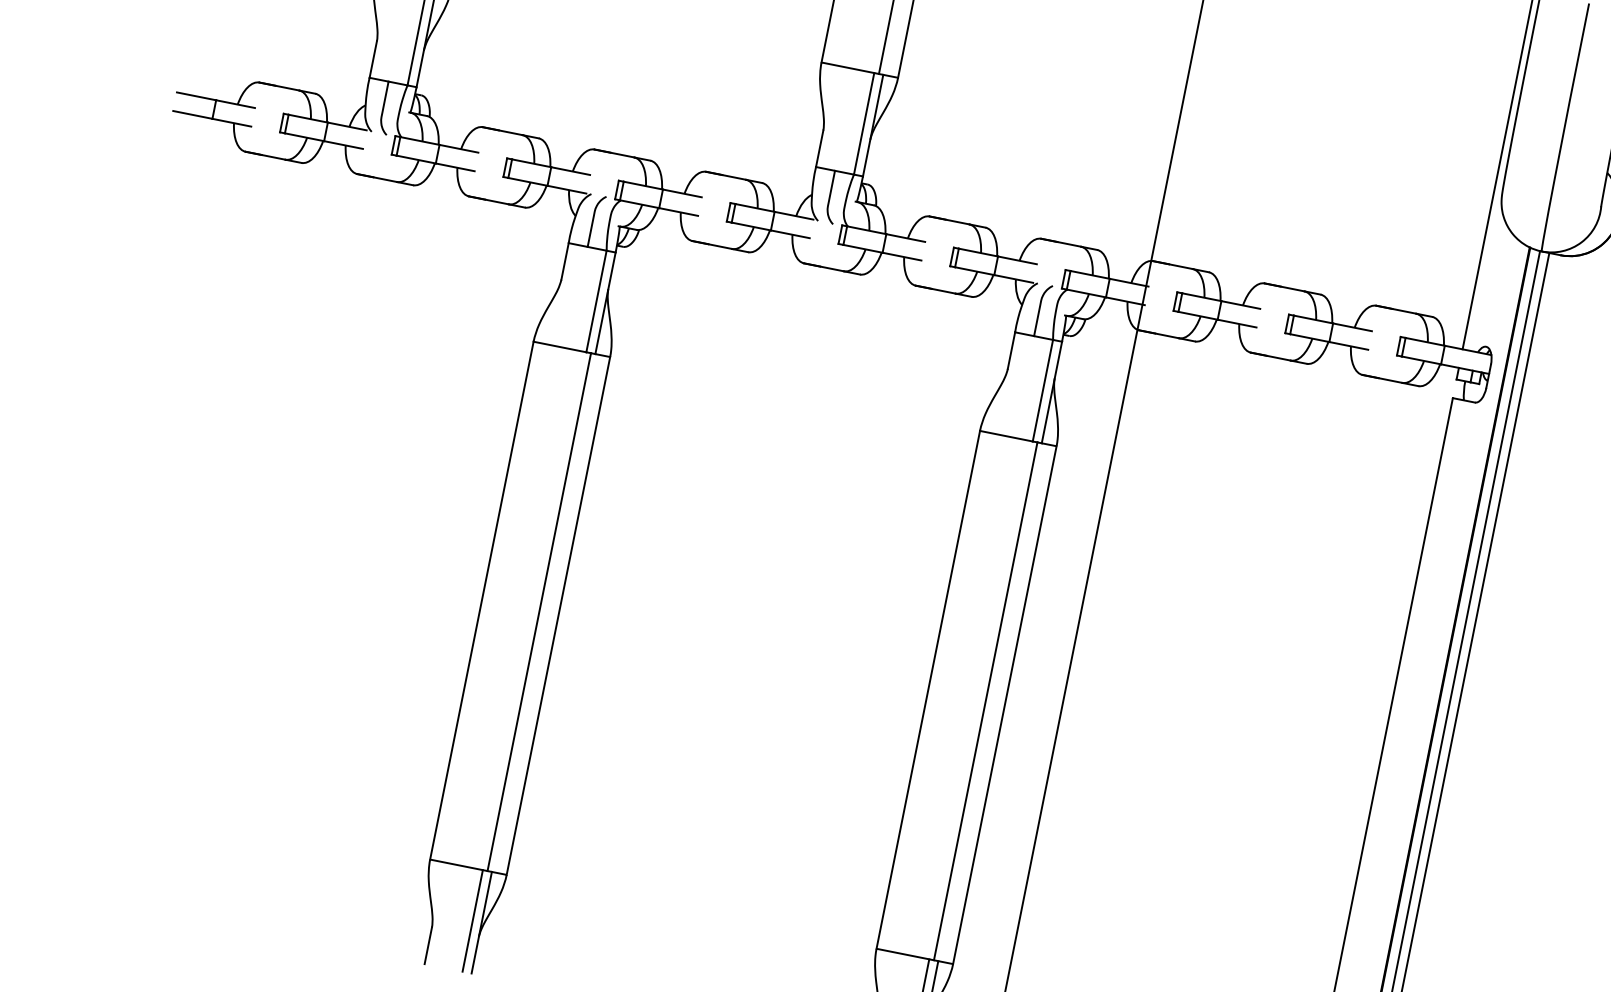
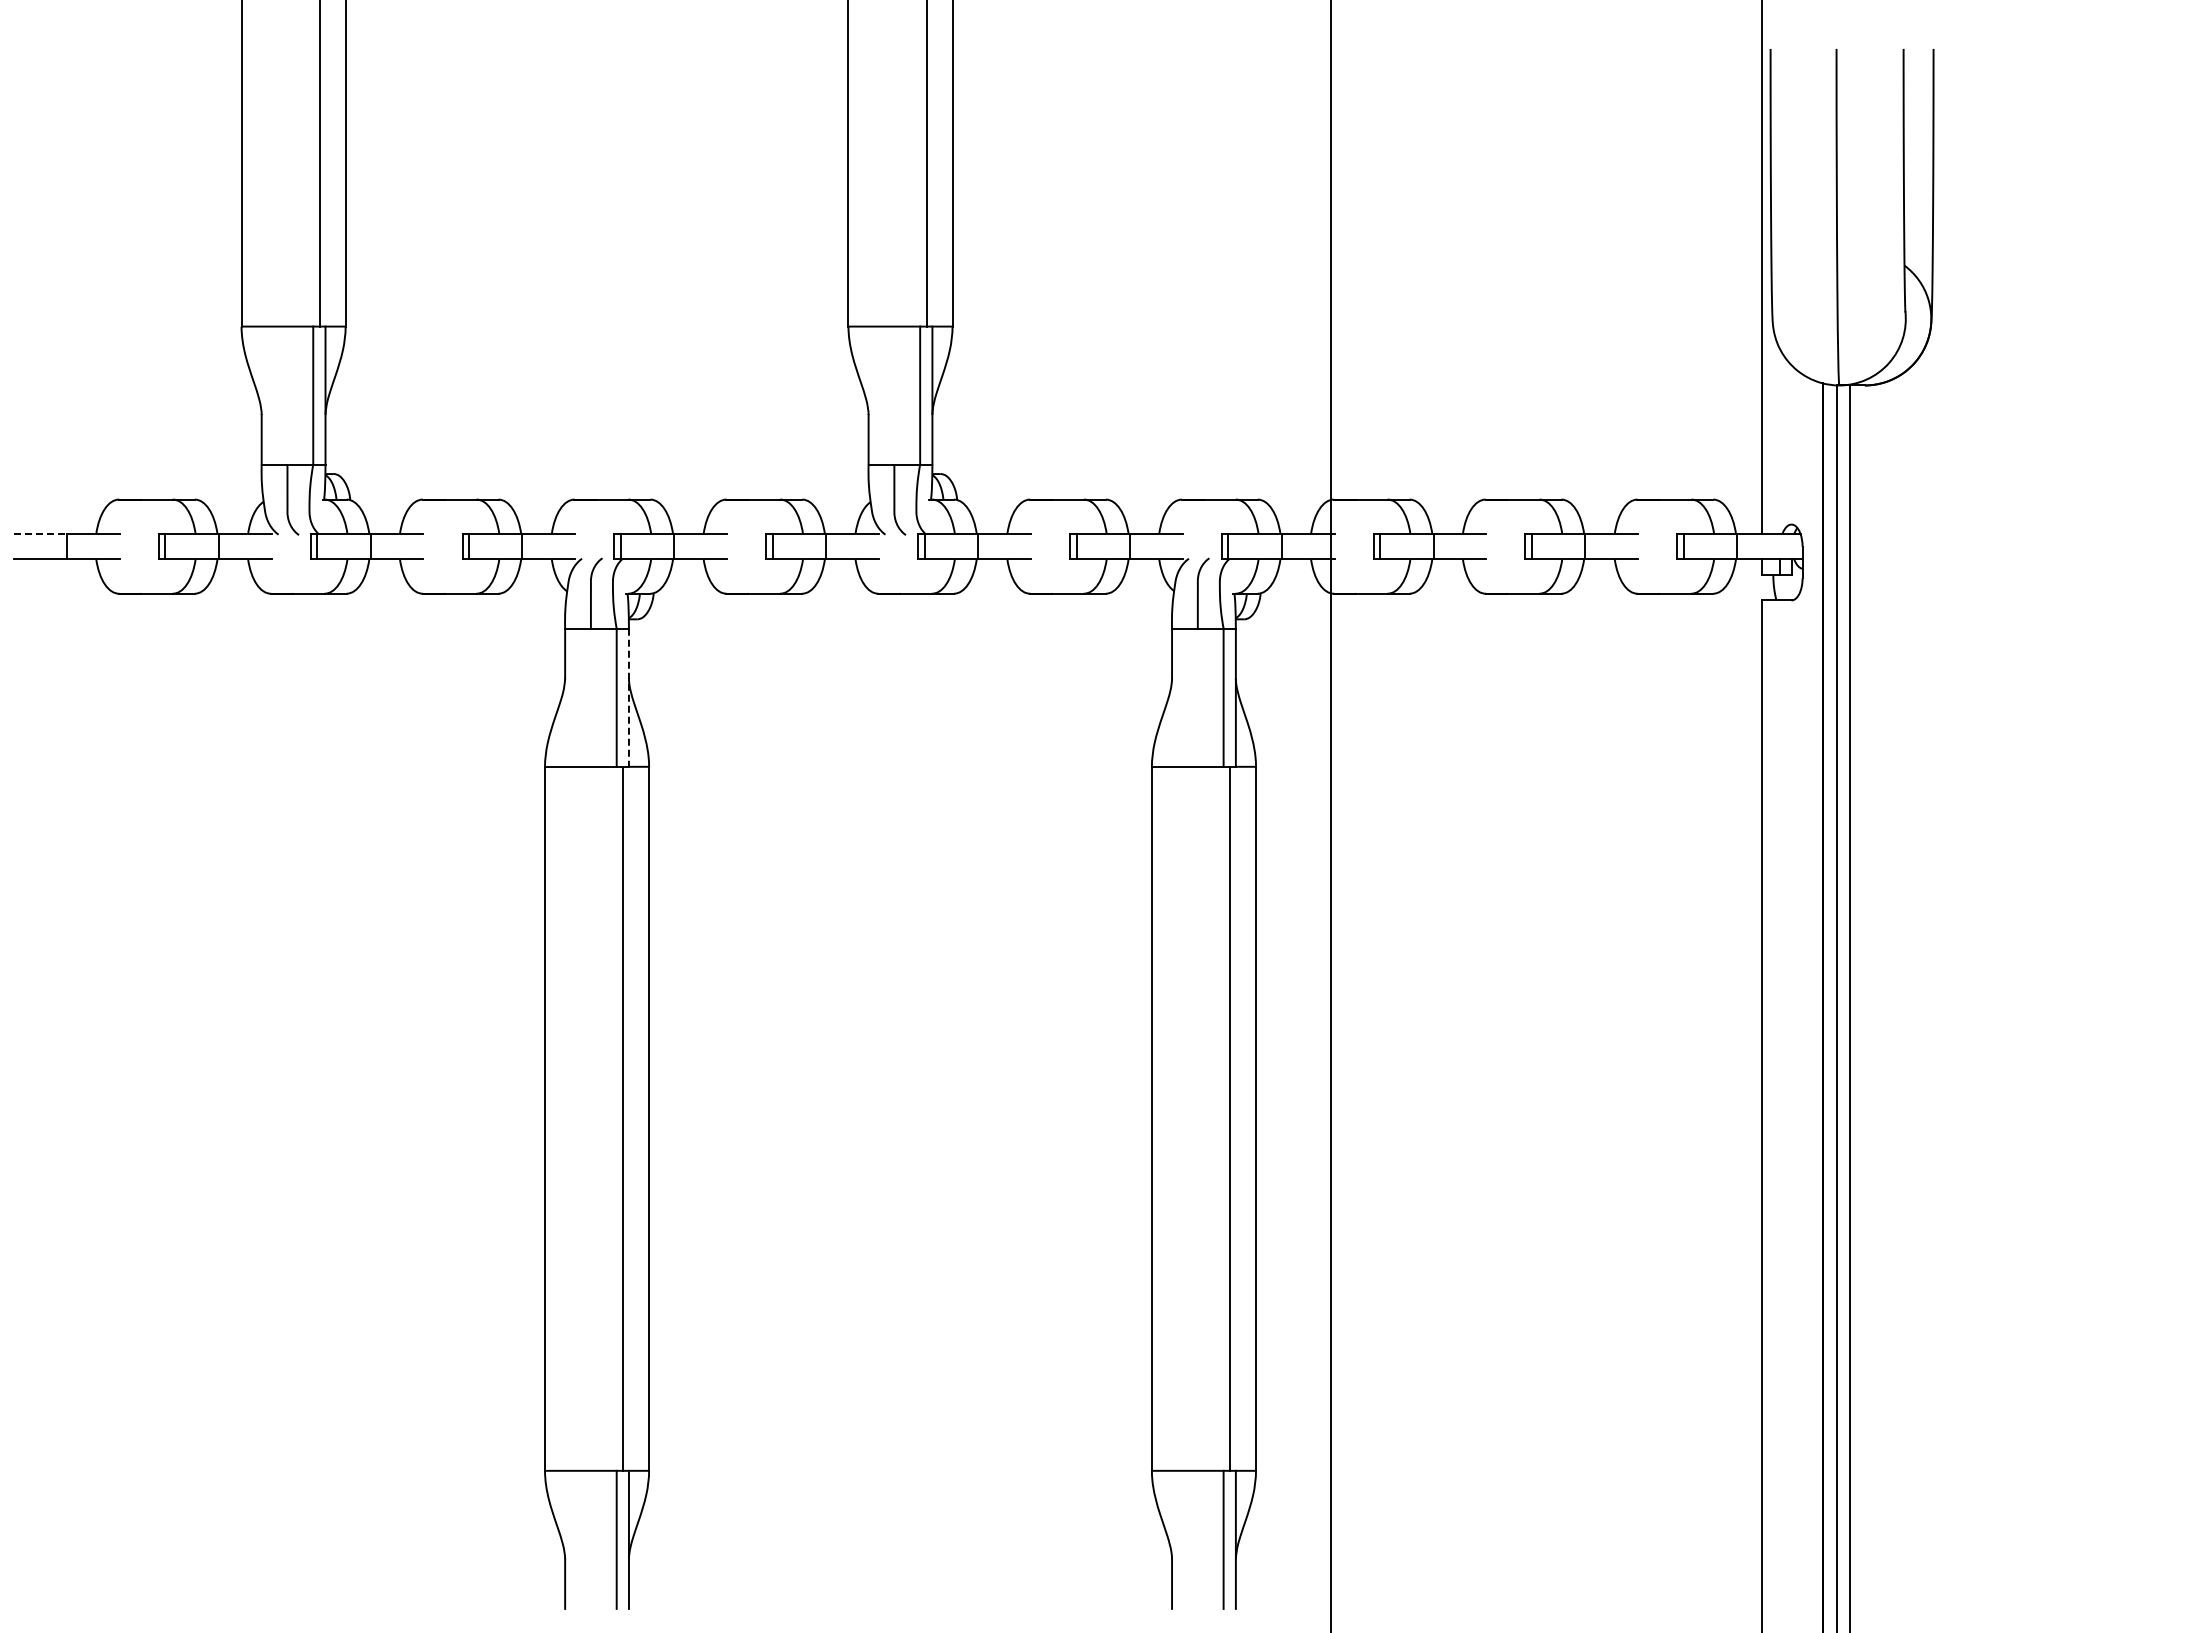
line: (196, 96) -> (40, 534), solid -> dashed
line: (605, 303) -> (628, 698), solid -> dashed

